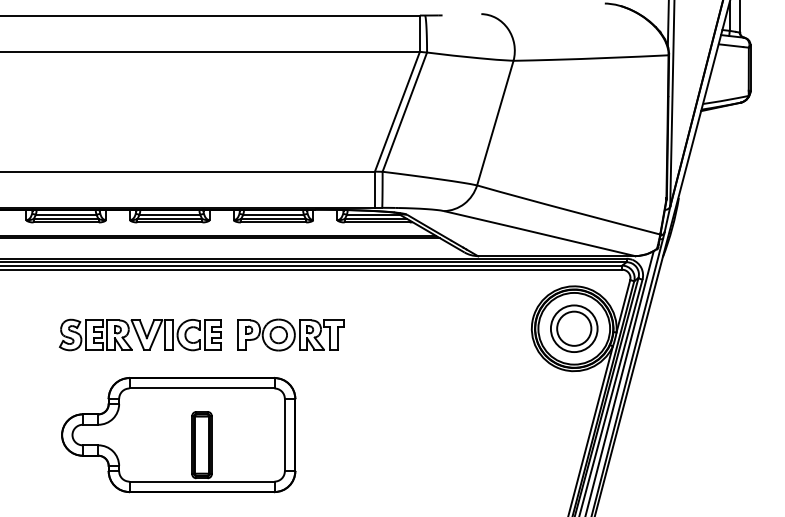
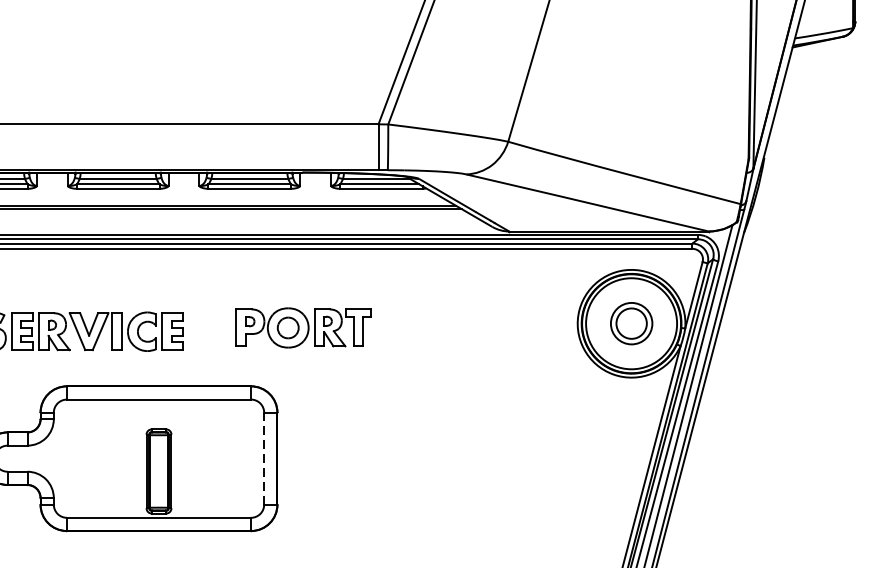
part: (574, 328) -> (631, 323), size x0.7
part: (290, 334) -> (303, 327), moved
line: (284, 434) -> (263, 457), solid -> dashed

